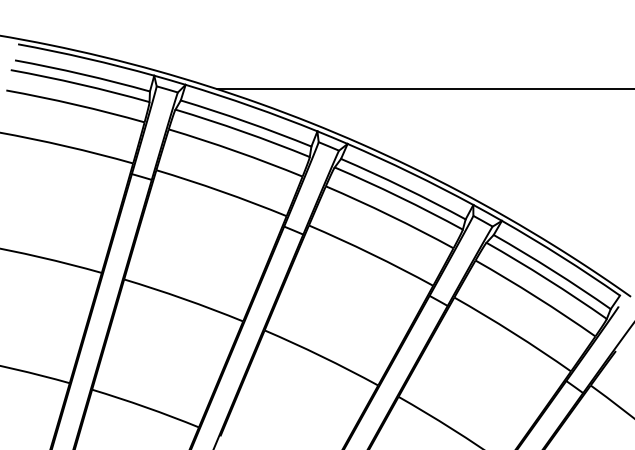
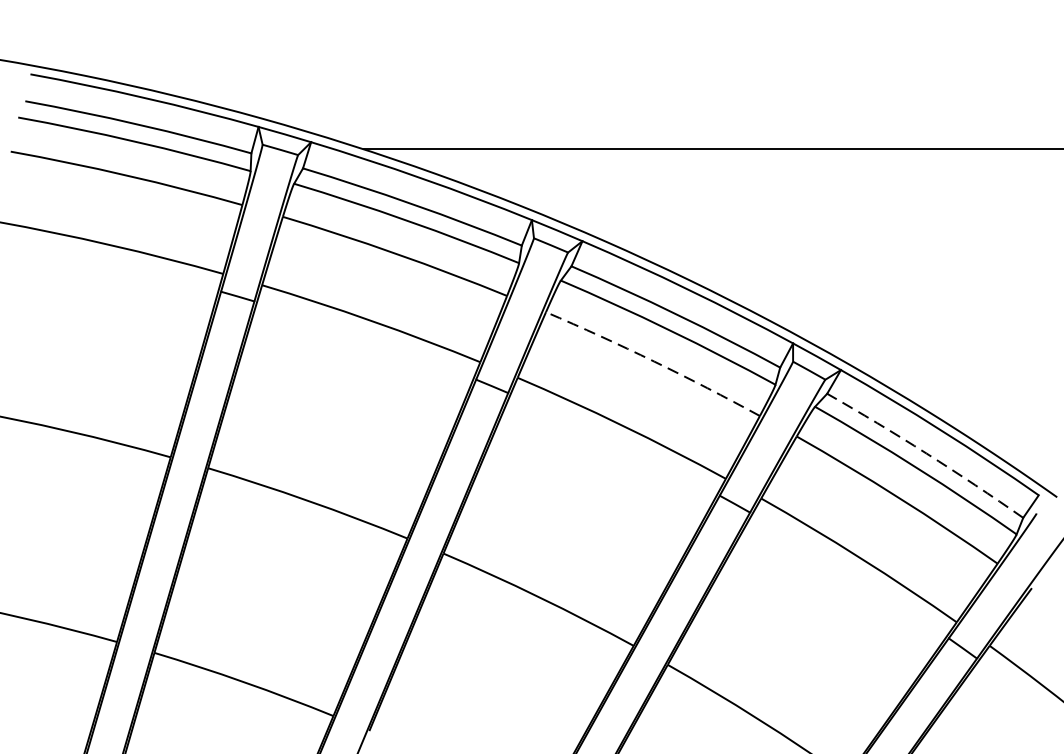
arc: (390, 215) -> (654, 361), solid -> dashed
arc: (553, 270) -> (927, 453), solid -> dashed

